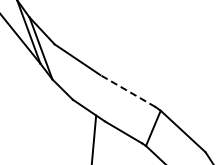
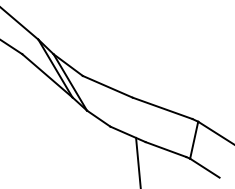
line: (127, 91) -> (162, 108), dashed -> solid

